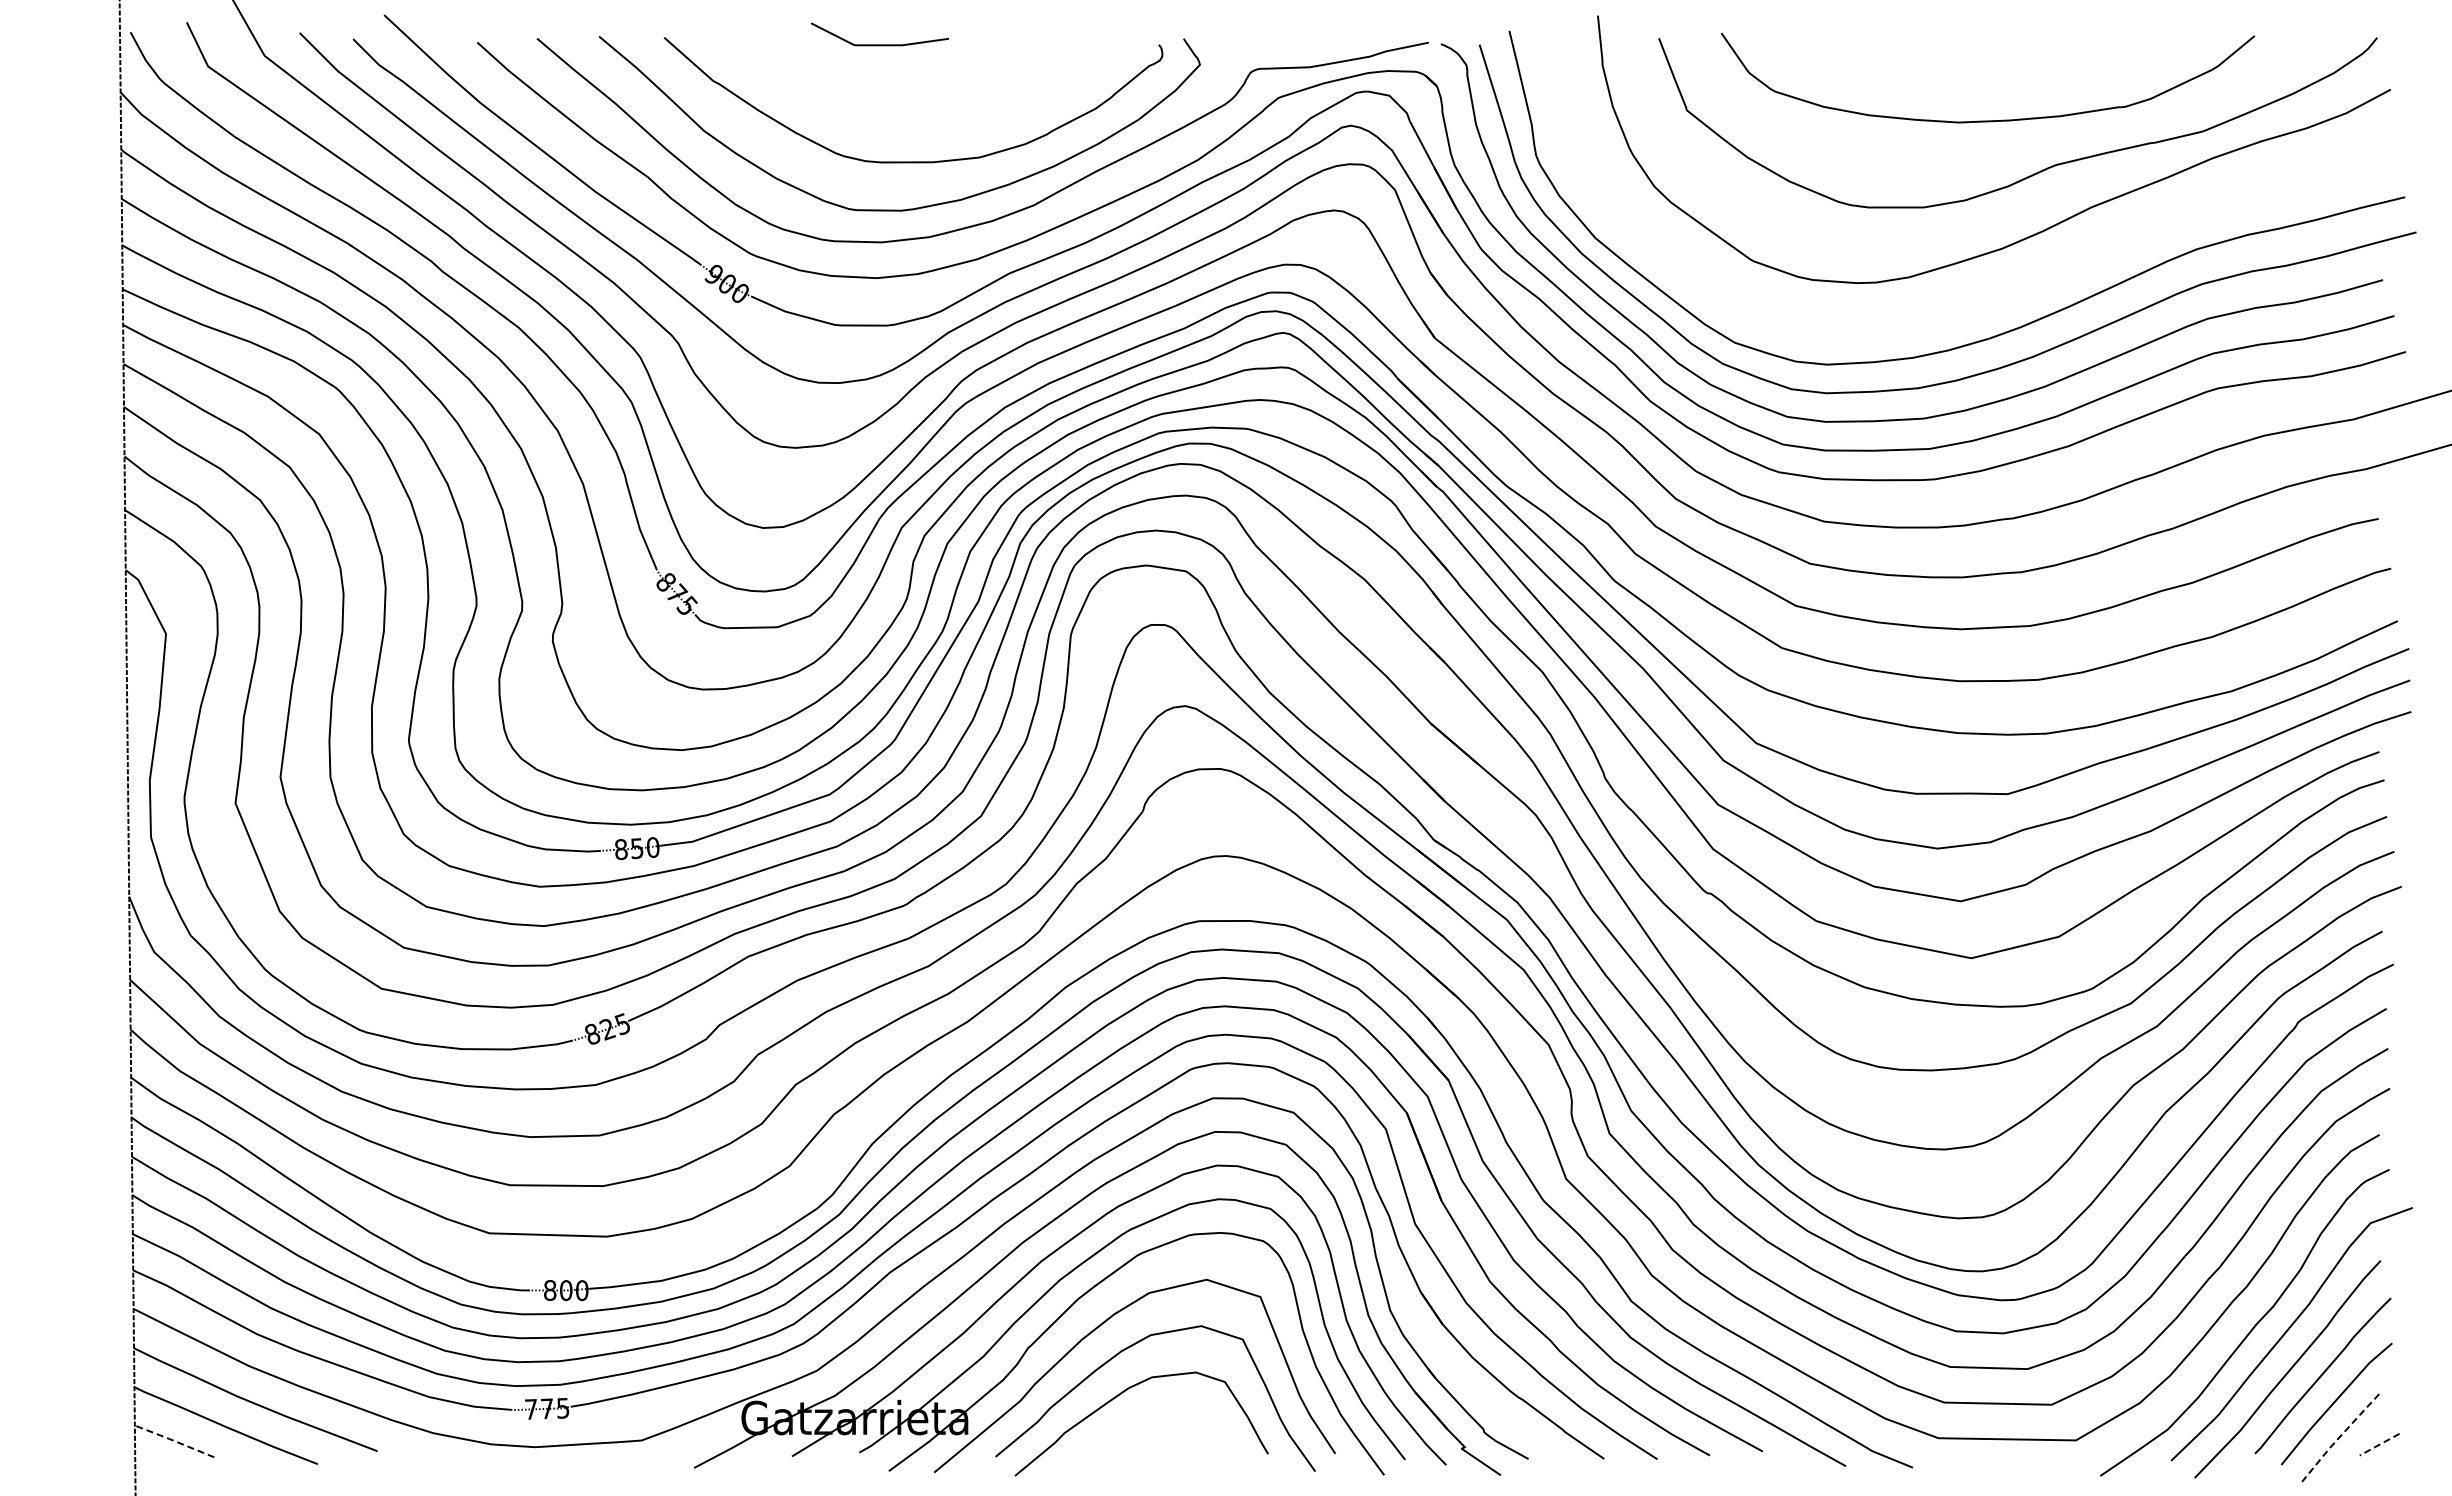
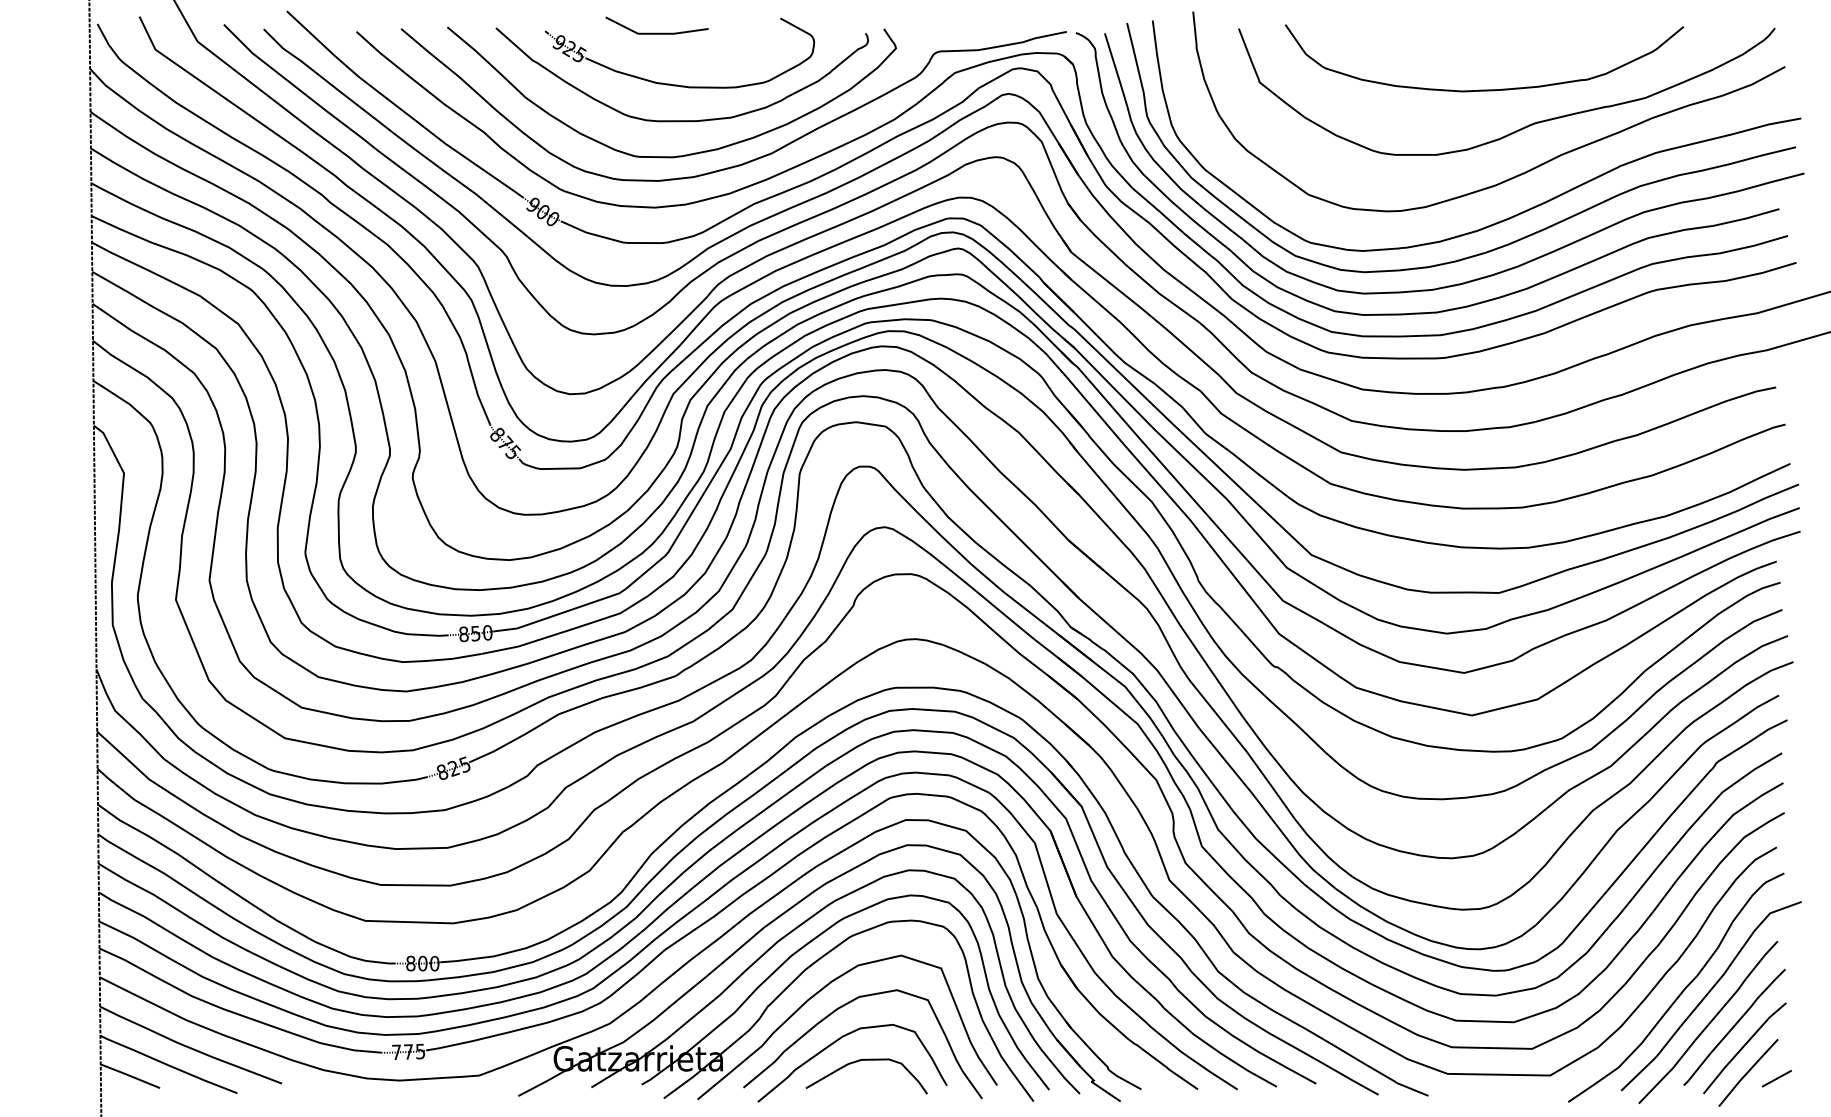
part: (906, 113) -> (676, 84), added
curve: (2027, 288) -> (1513, 215), added
curve: (1160, 1420) -> (866, 1060), added
line: (2340, 1436) -> (1747, 1072), dashed -> solid
line: (173, 1440) -> (129, 1075), dashed -> solid
line: (2379, 1444) -> (1776, 1078), dashed -> solid

